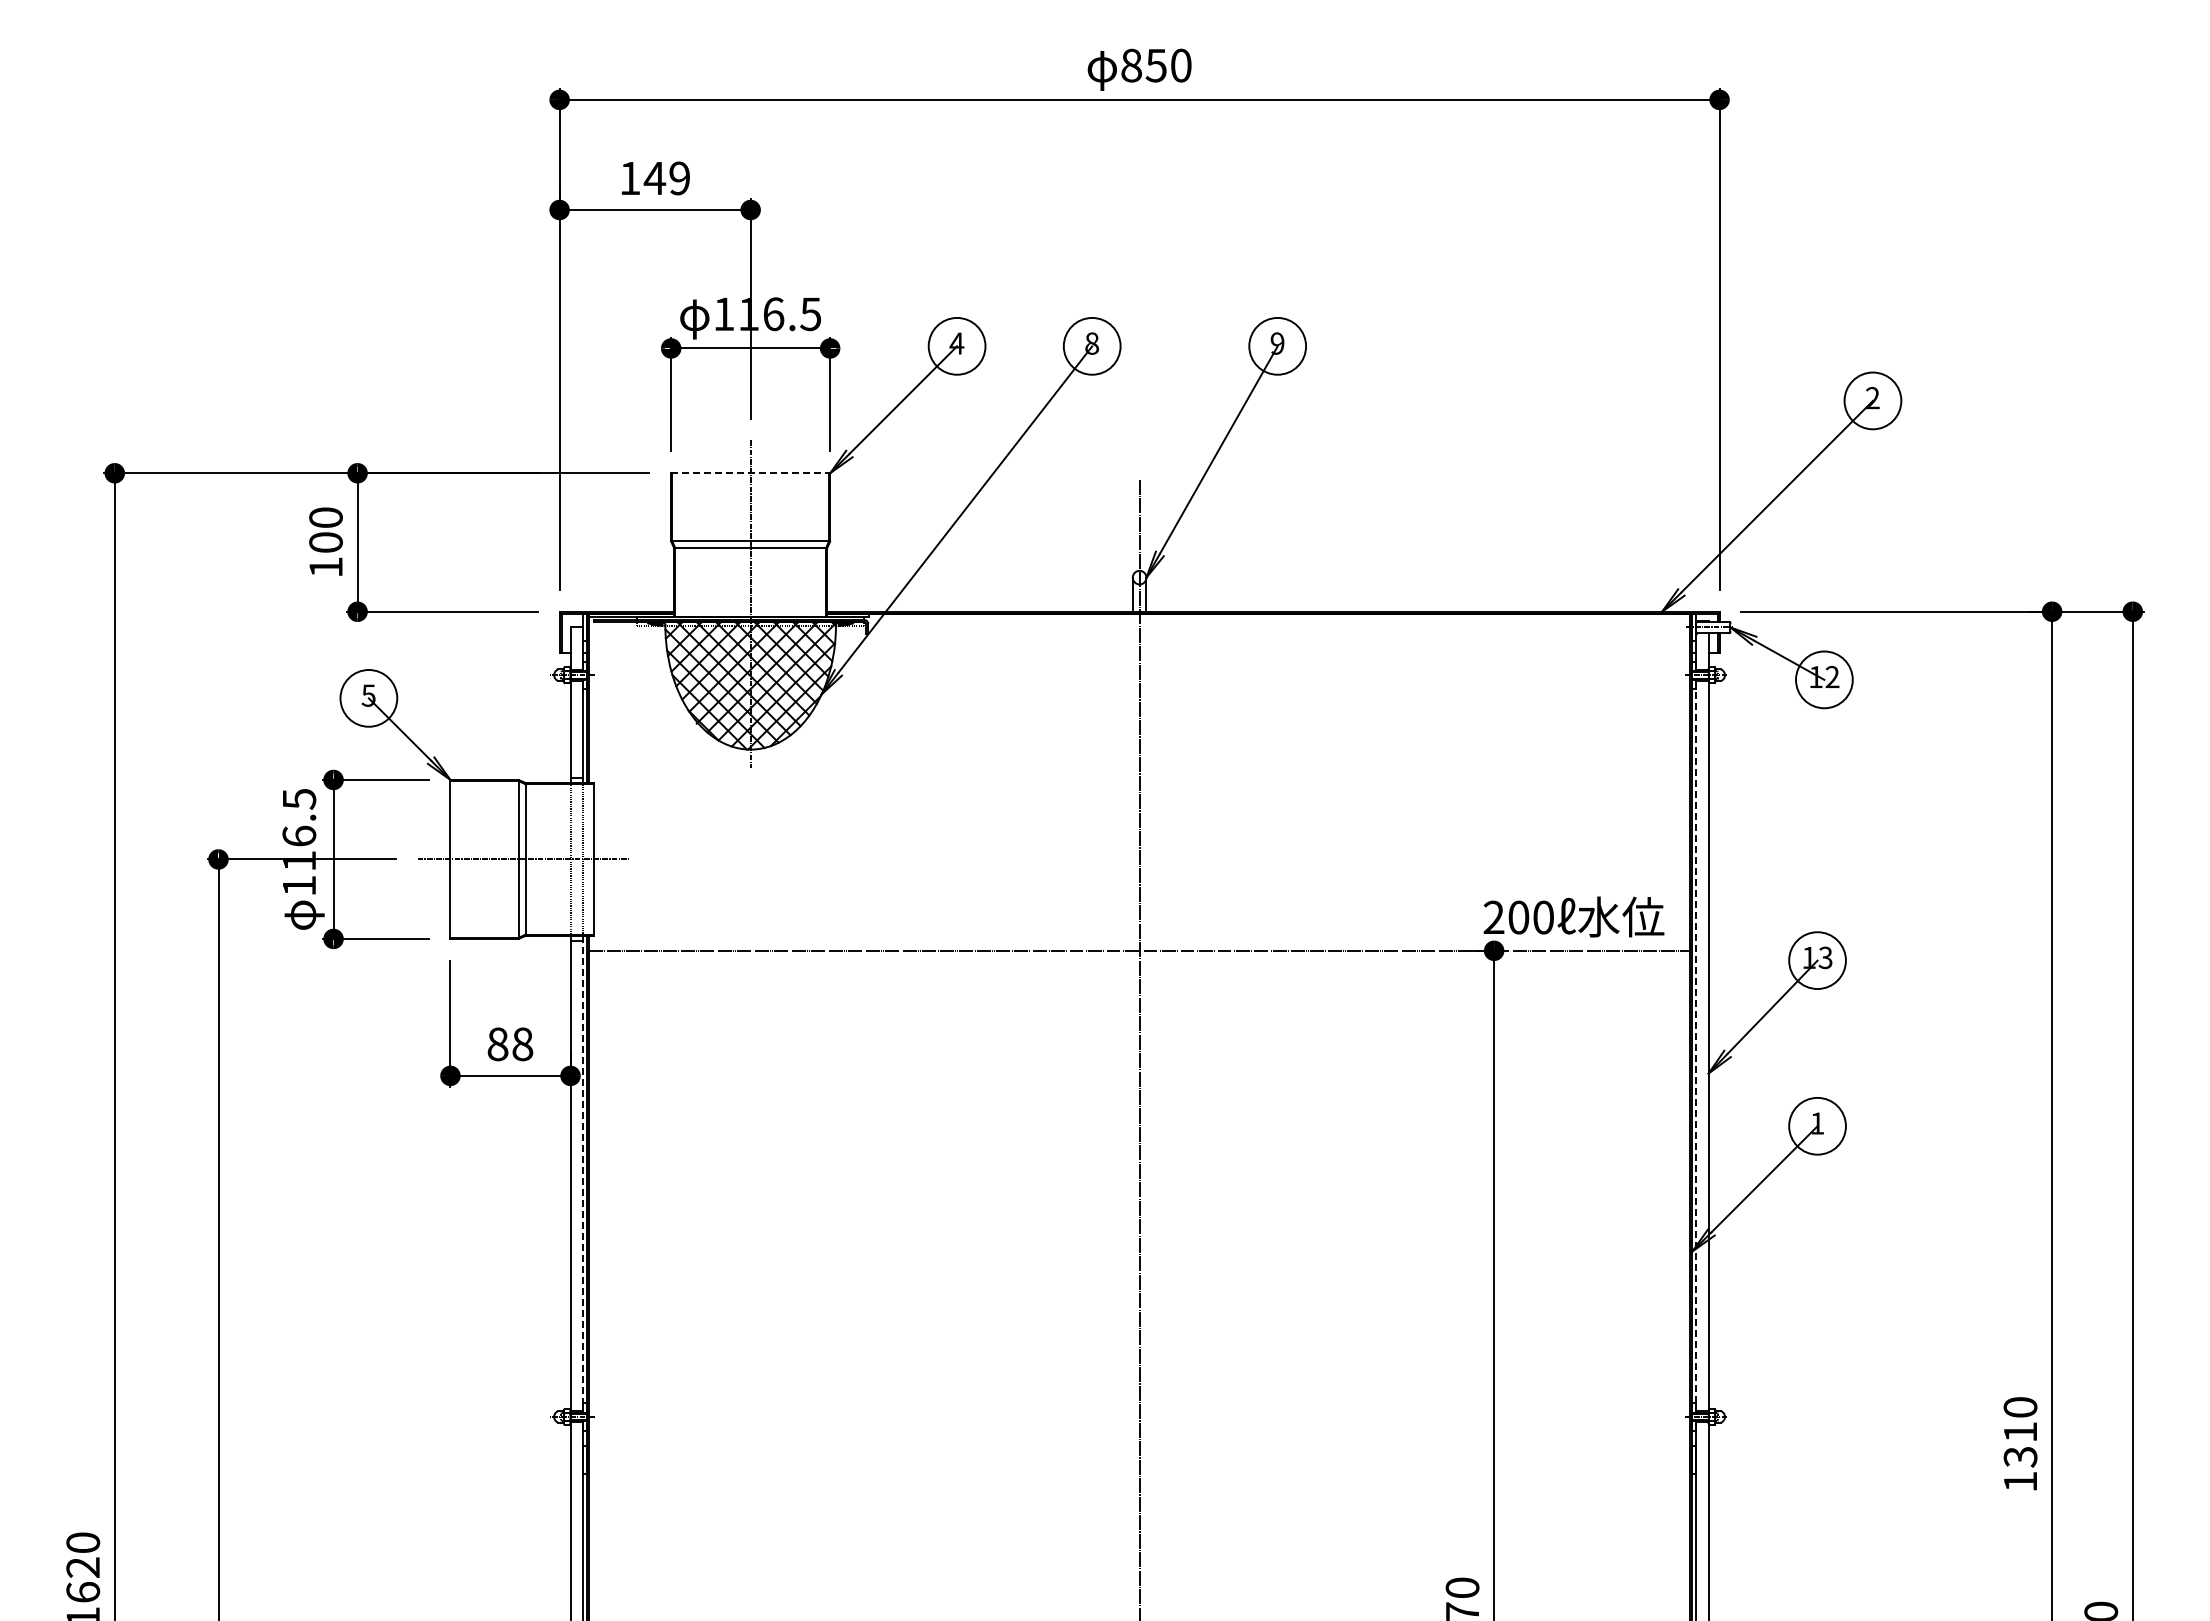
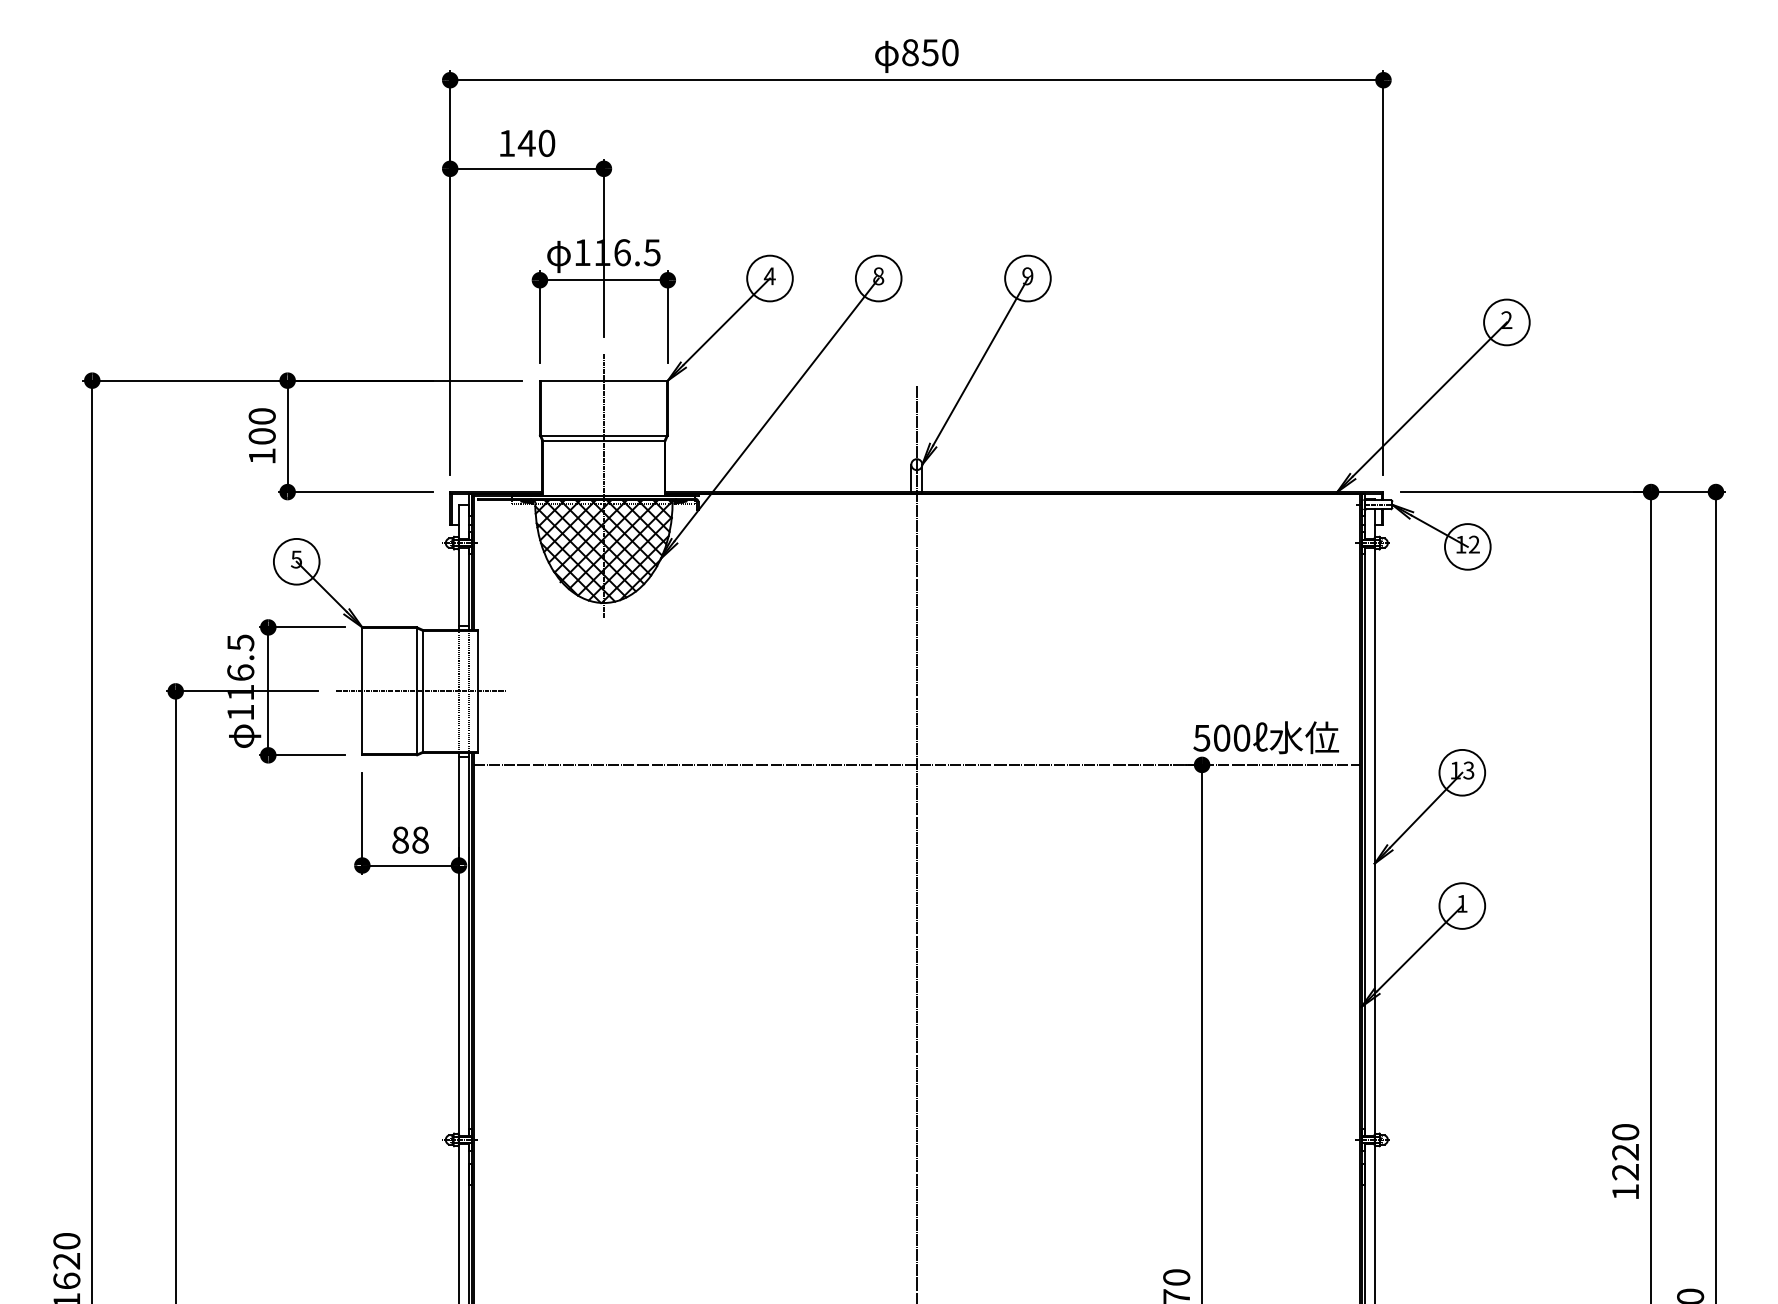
text: (679, 178) -> (546, 143), 149 -> 140
line: (751, 473) -> (604, 380), dashed -> solid
text: (1493, 917) -> (1201, 738), 200 -> 500
line: (1696, 1046) -> (1364, 841), dashed -> solid
line: (582, 1174) -> (468, 944), dashed -> solid
text: (2020, 1444) -> (1625, 1162), 1310 -> 1220

